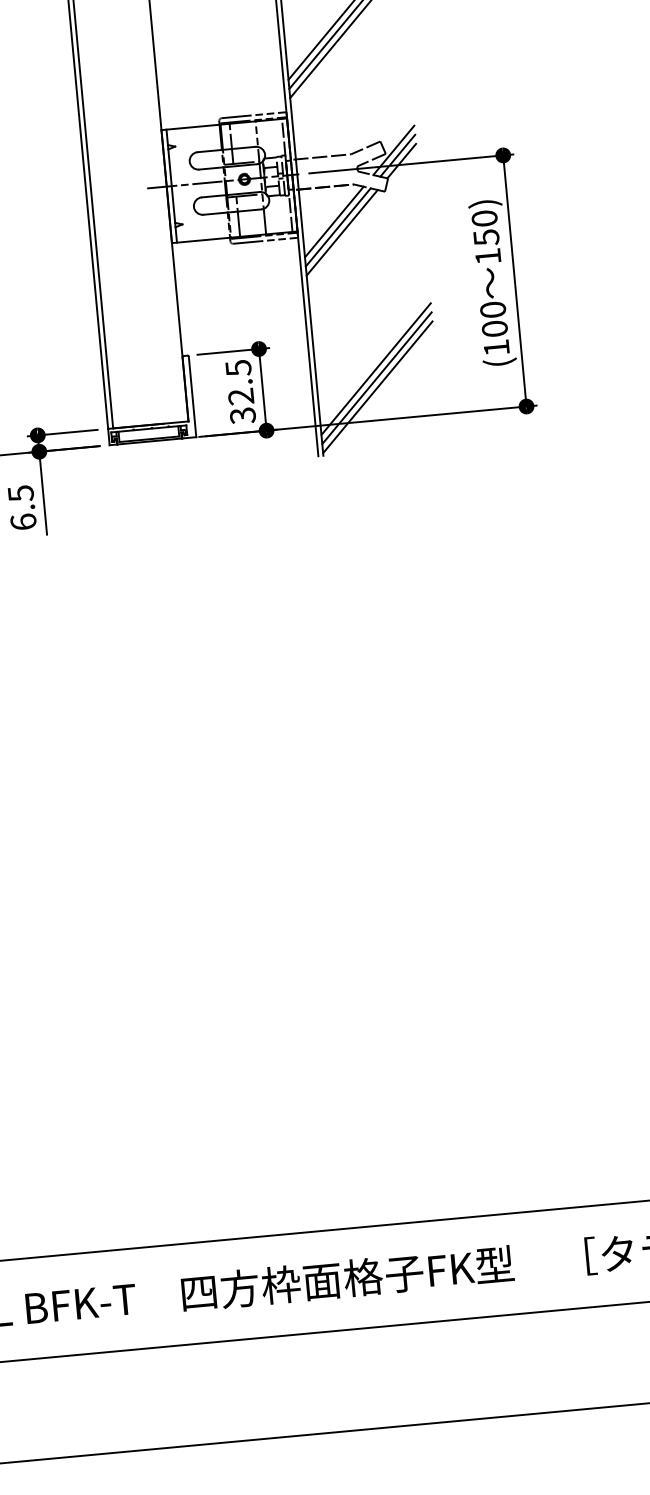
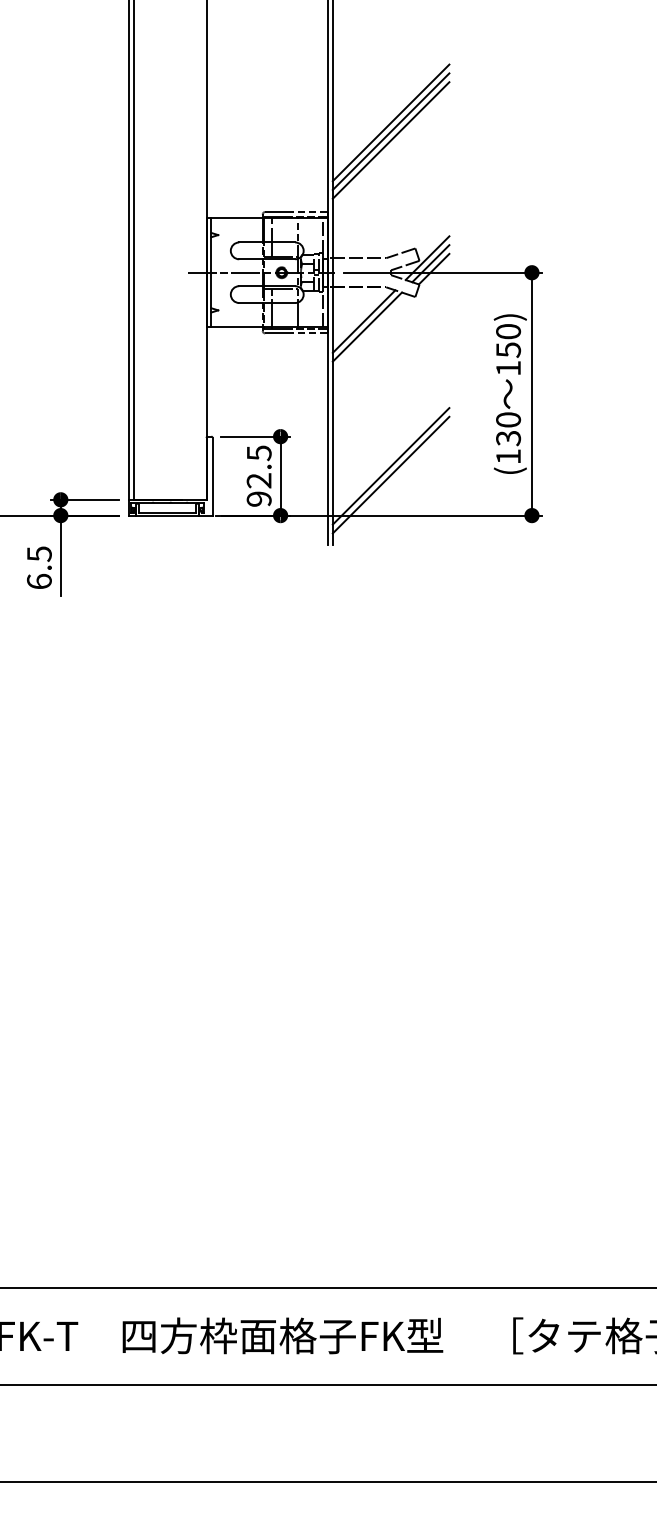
line: (342, 232) -> (370, 332), removed
text: (494, 329) -> (508, 438), (100 -> (130
line: (377, 386) -> (390, 483), removed
text: (243, 416) -> (259, 499), 32.5 -> 92.5

